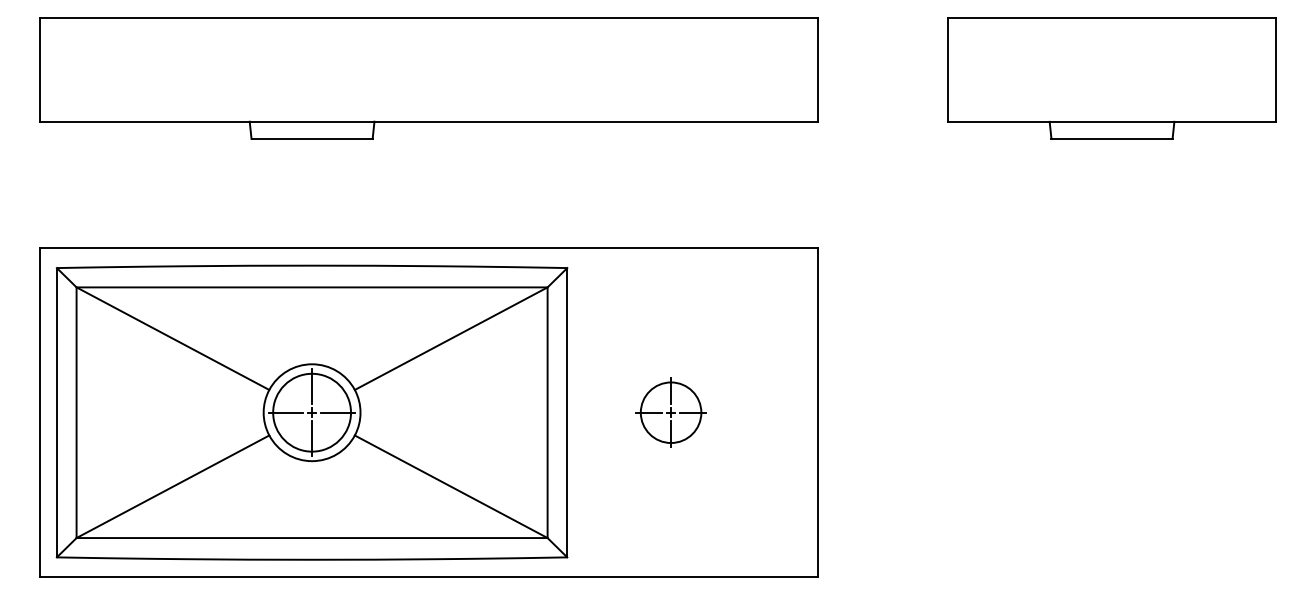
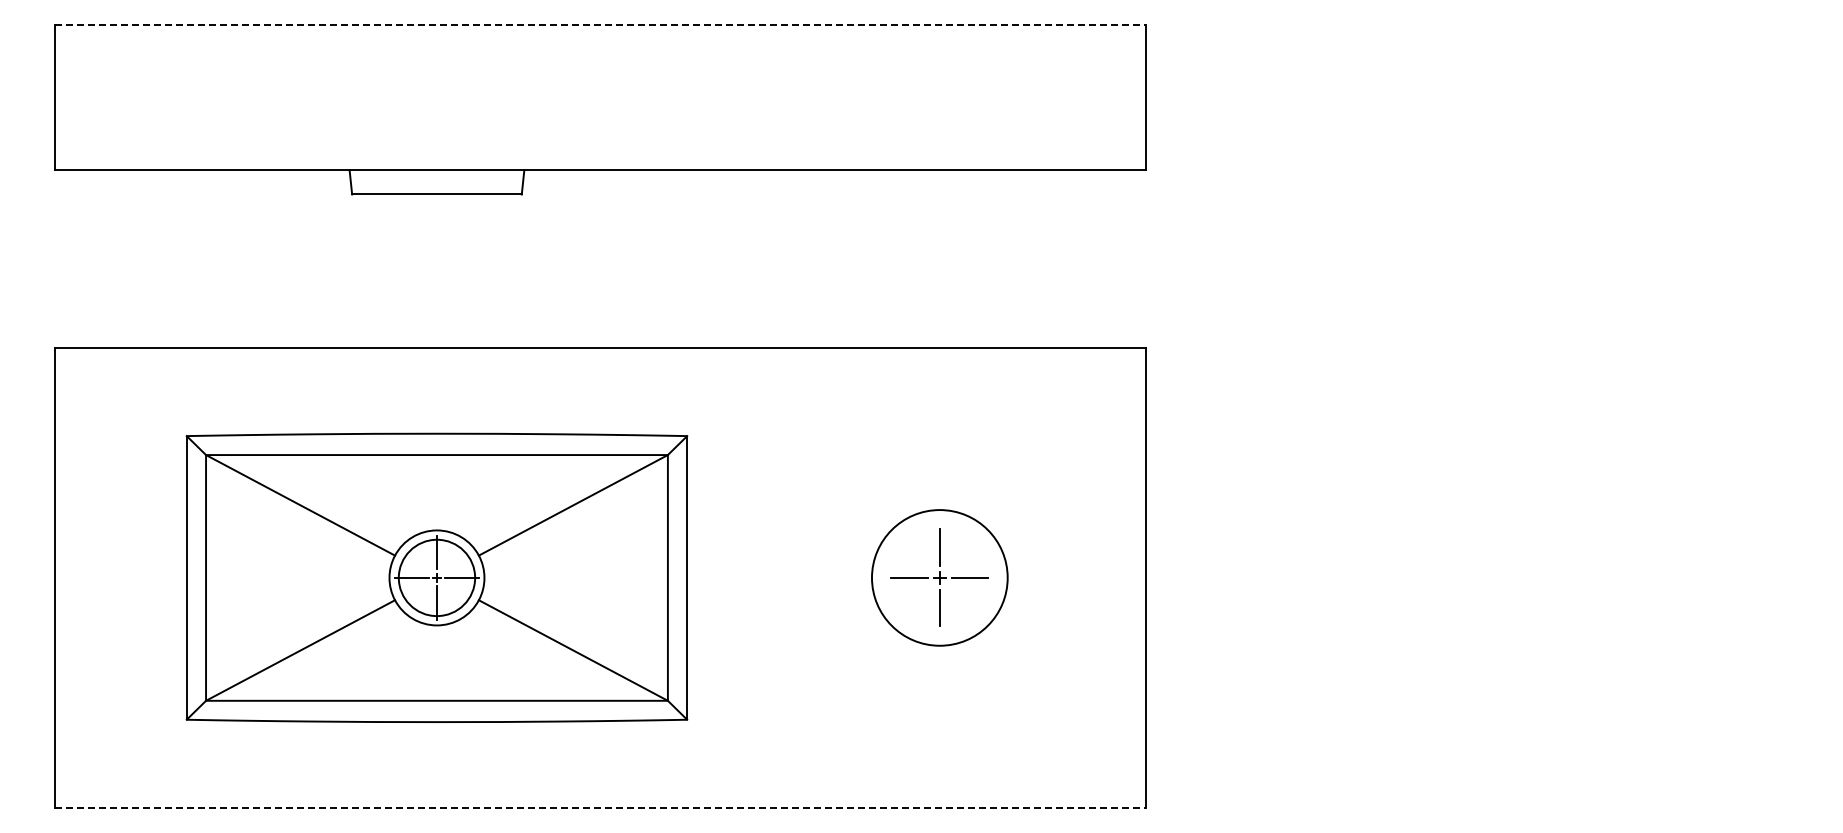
line: (429, 17) -> (601, 24), solid -> dashed
part: (1112, 78) -> (1557, 109), removed
part: (311, 412) -> (436, 577), size x0.7
circle: (670, 412) -> (939, 577), size x1.6
line: (429, 577) -> (601, 808), solid -> dashed

